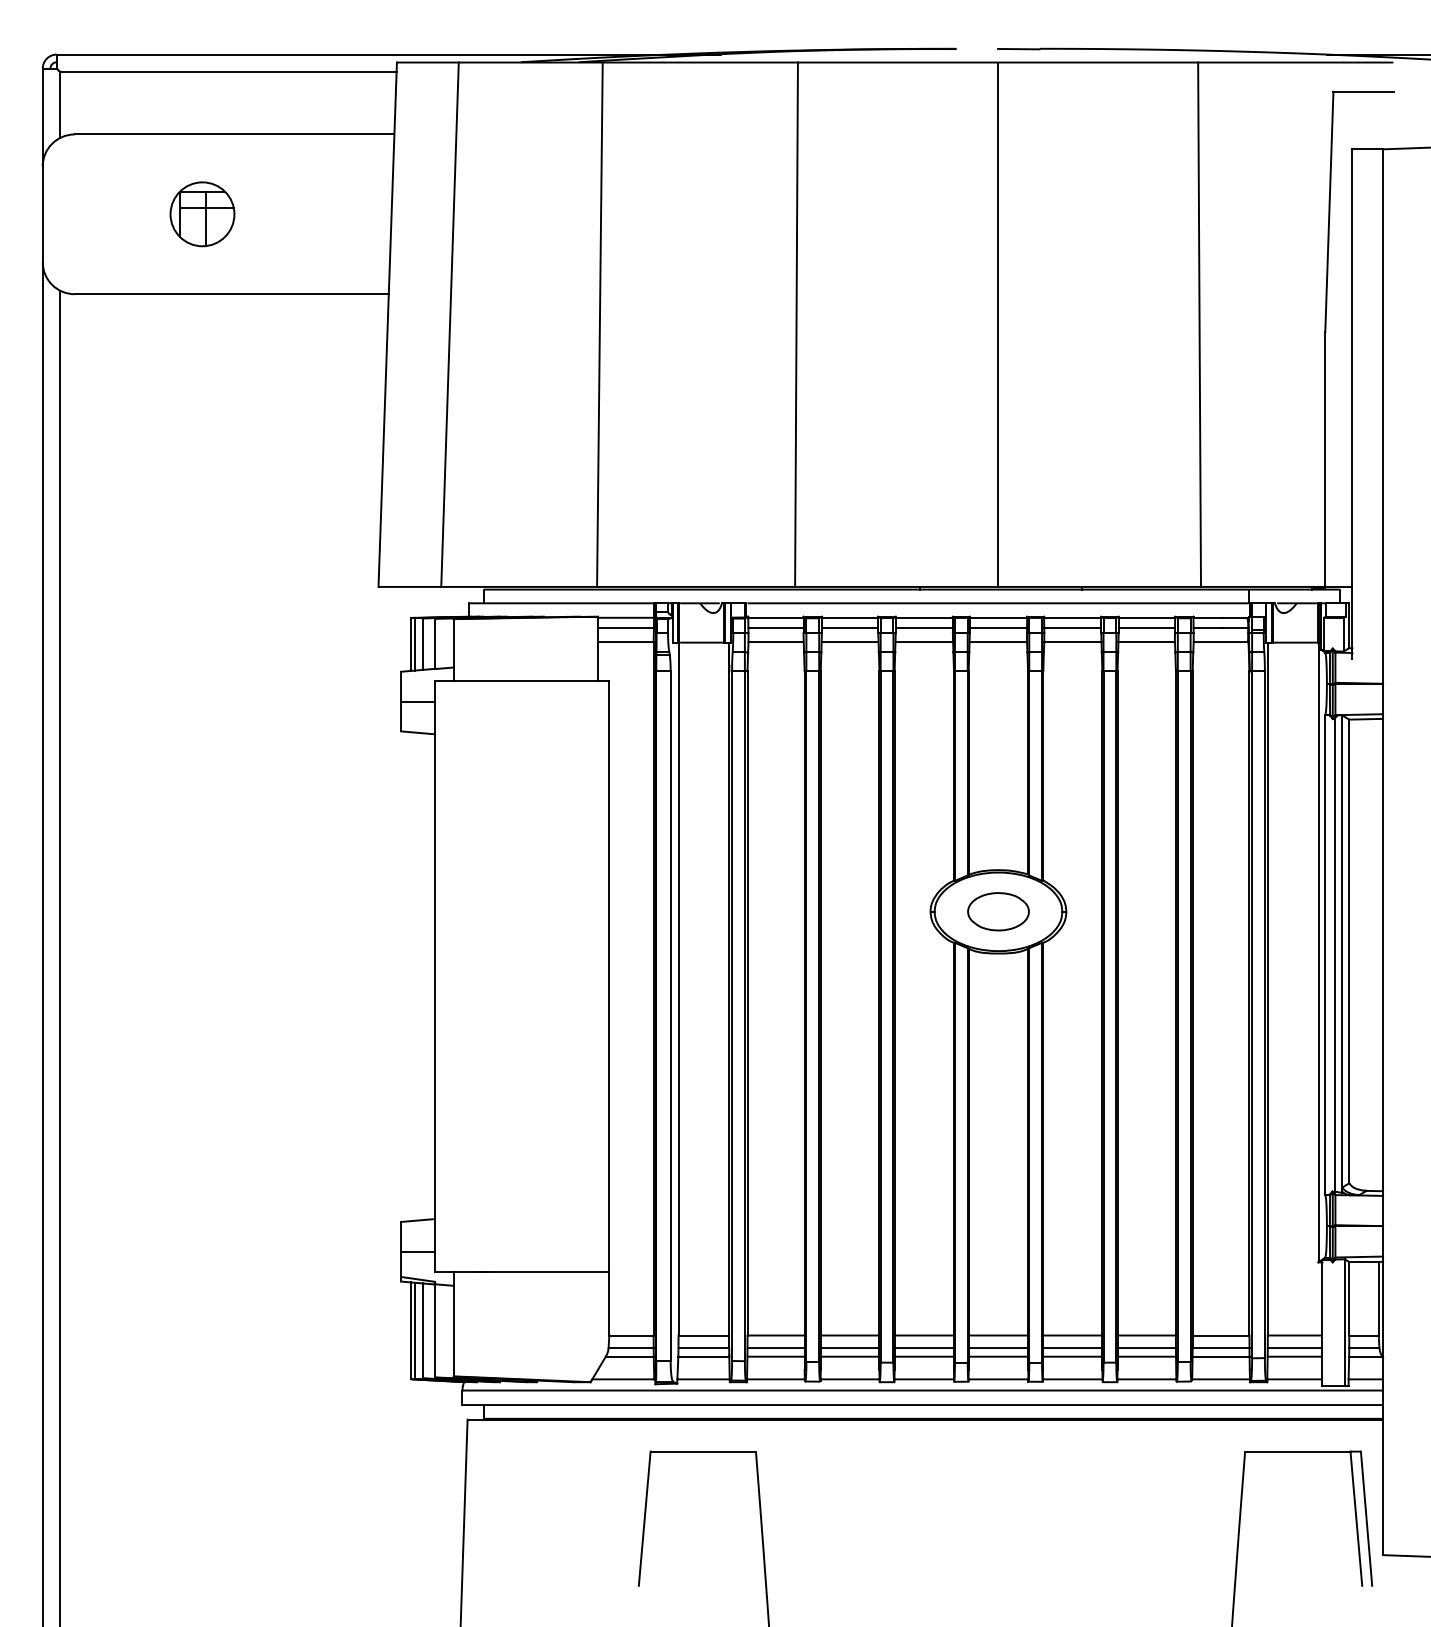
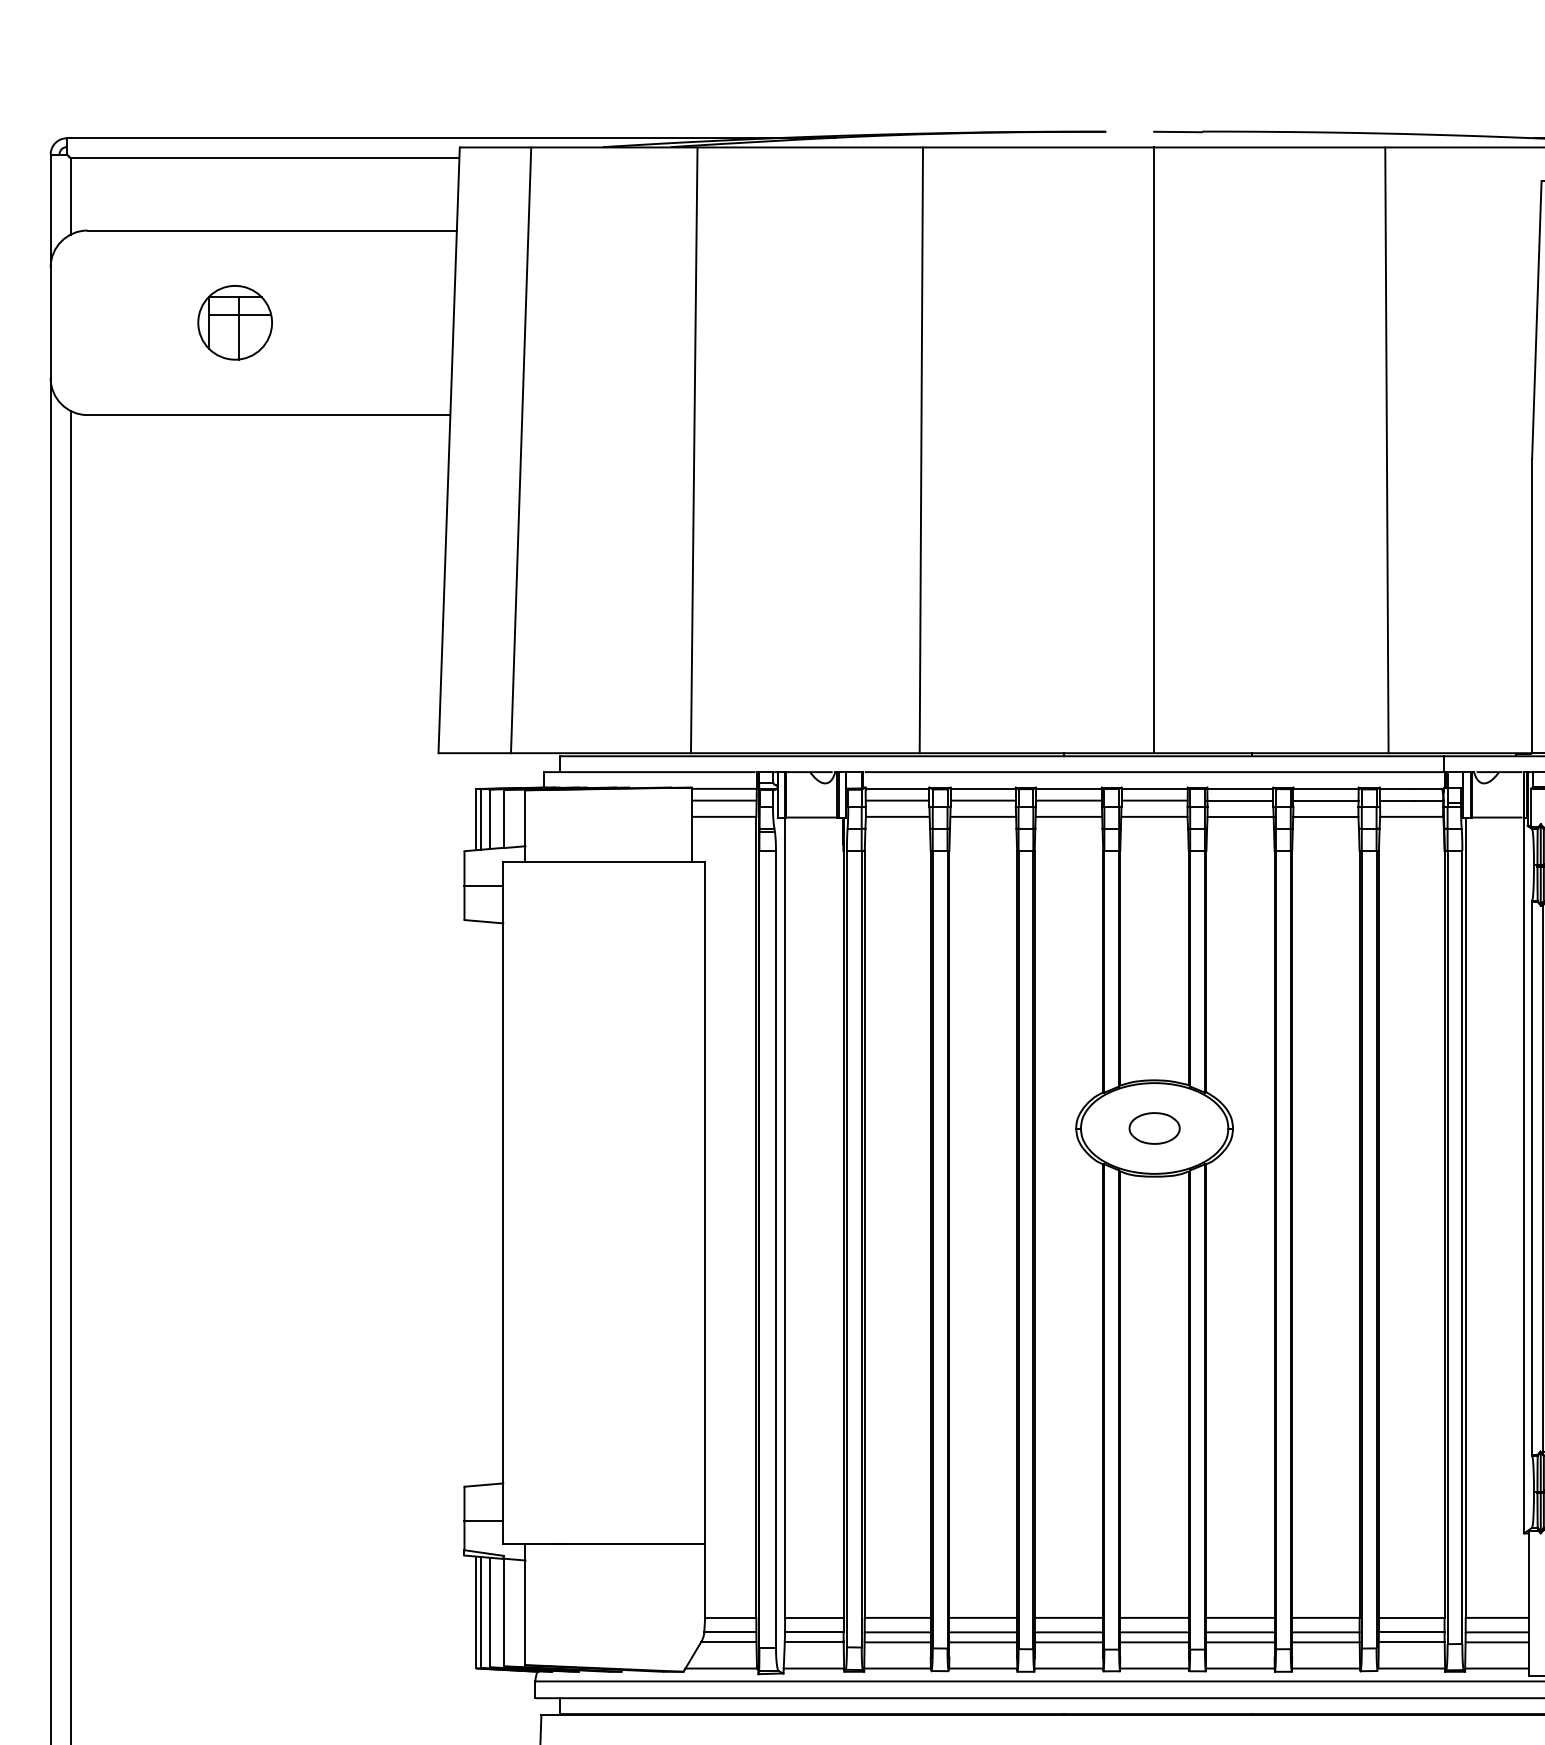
part: (998, 911) -> (1154, 1128), size x0.71

